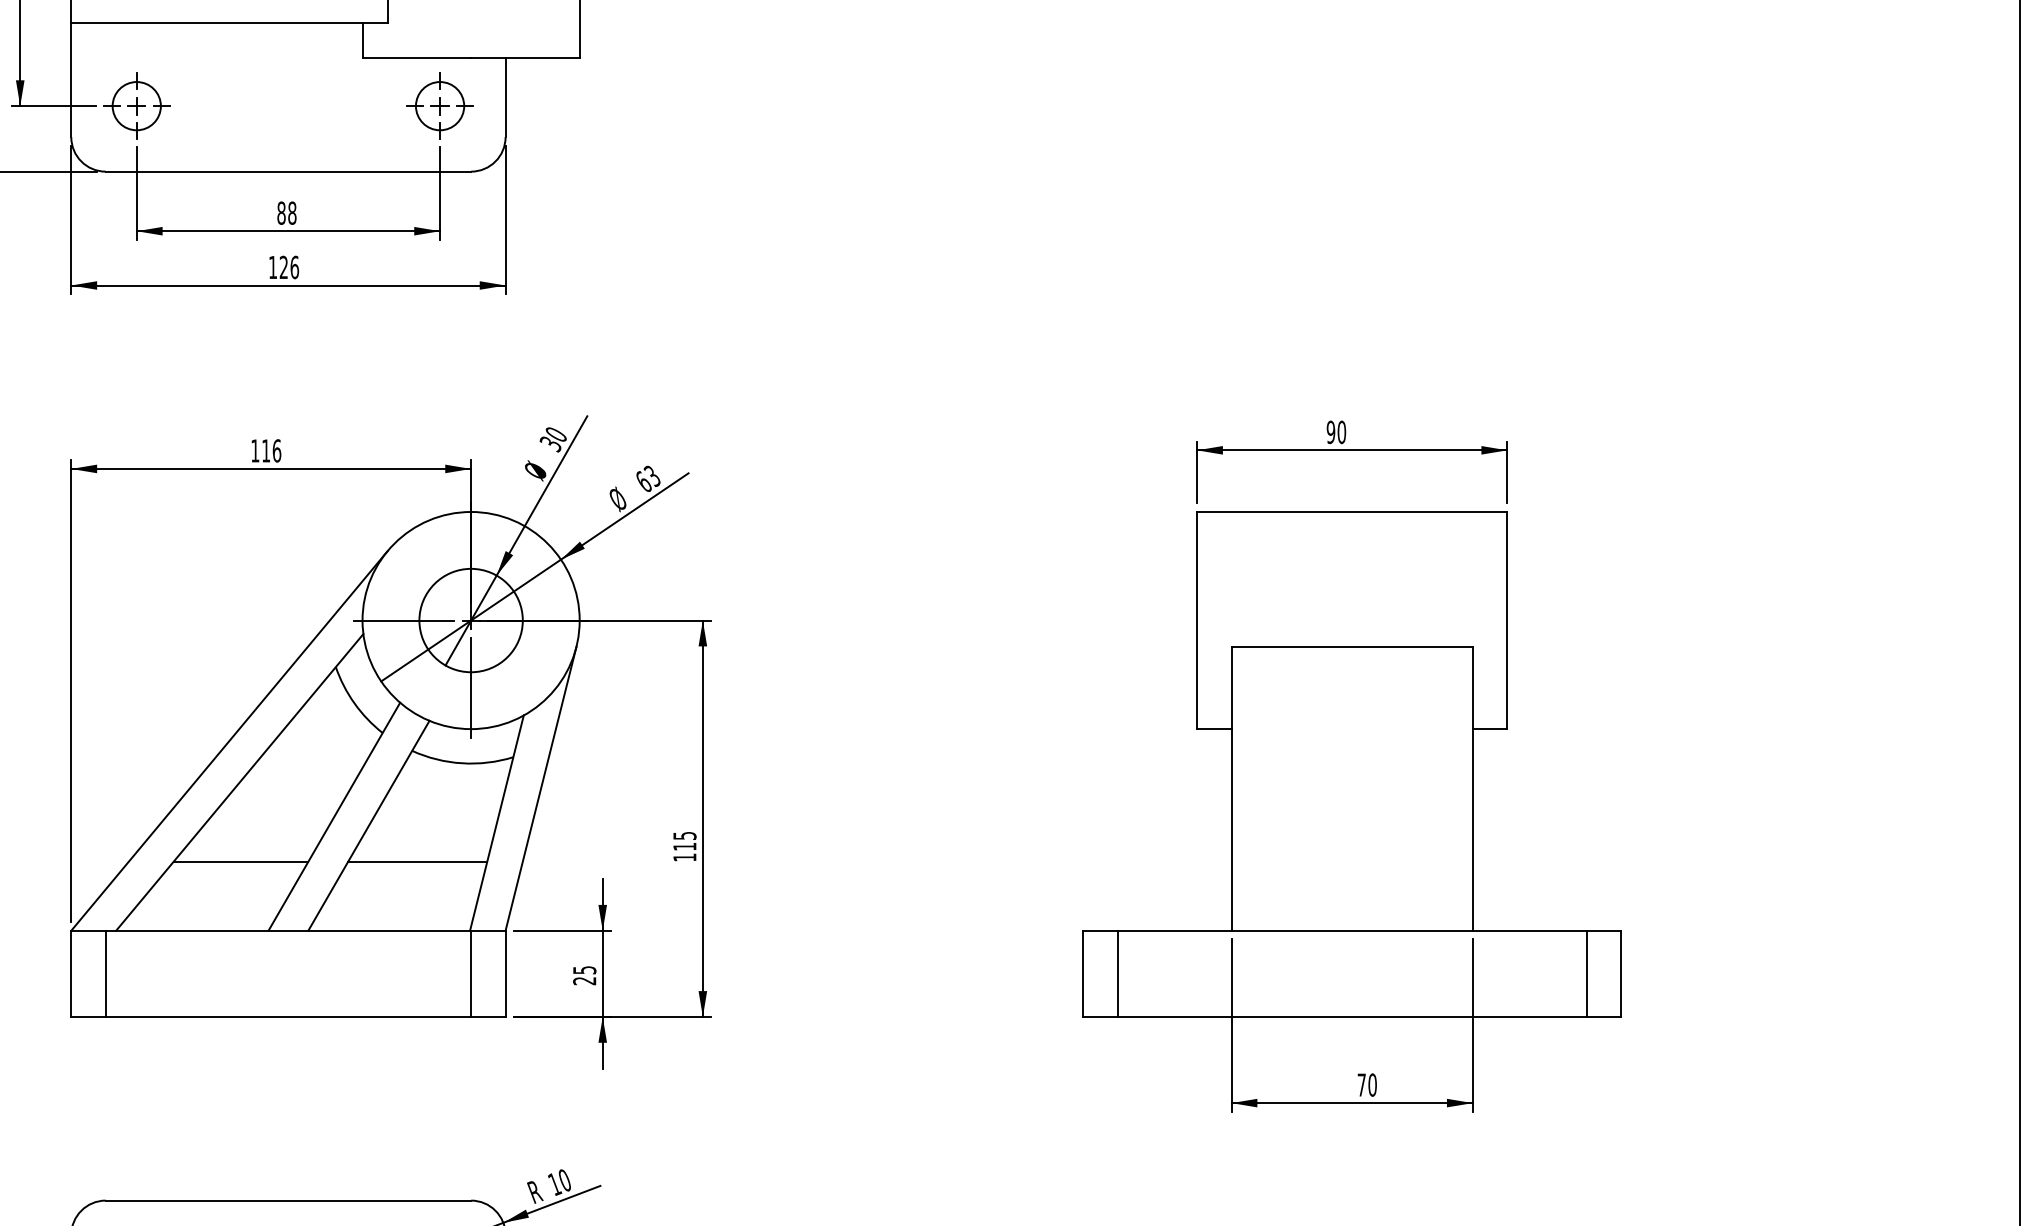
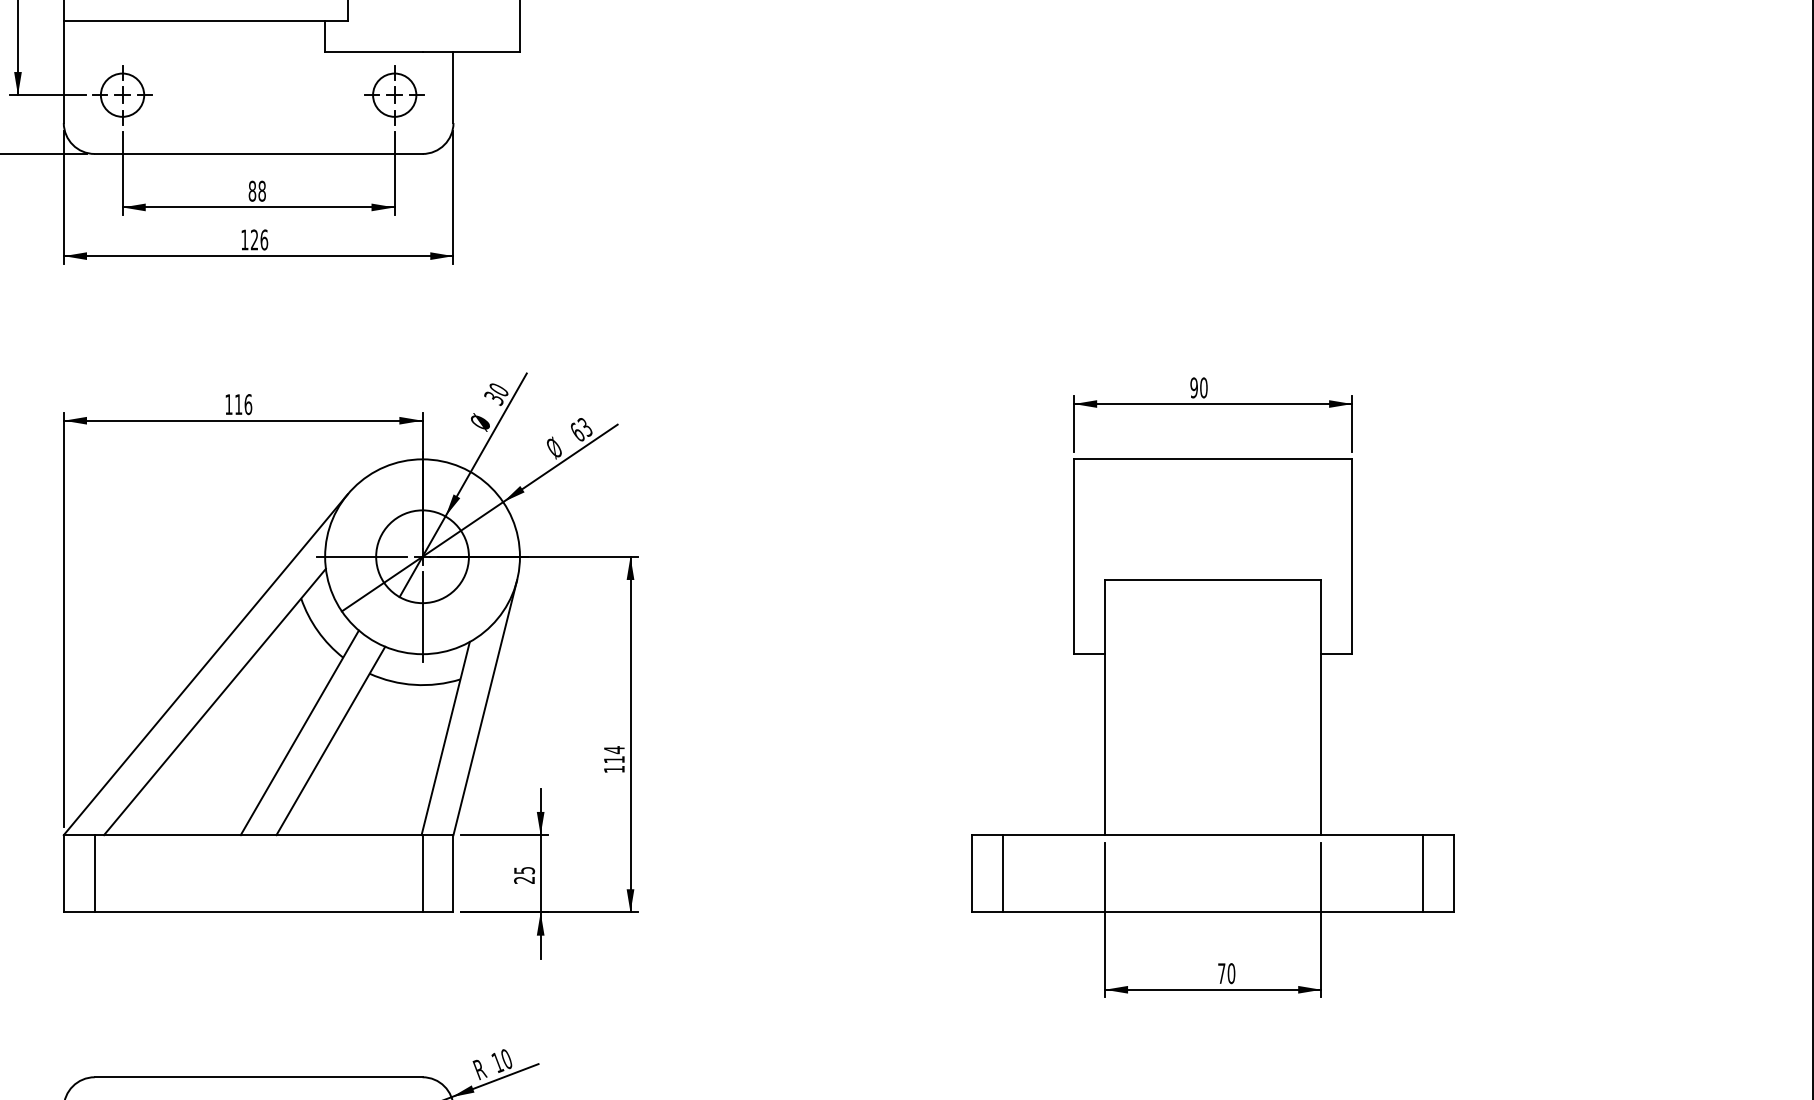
text: (684, 835) -> (614, 749), 115 -> 114
line: (240, 861) -> (215, 772), removed
line: (417, 861) -> (374, 772), removed

